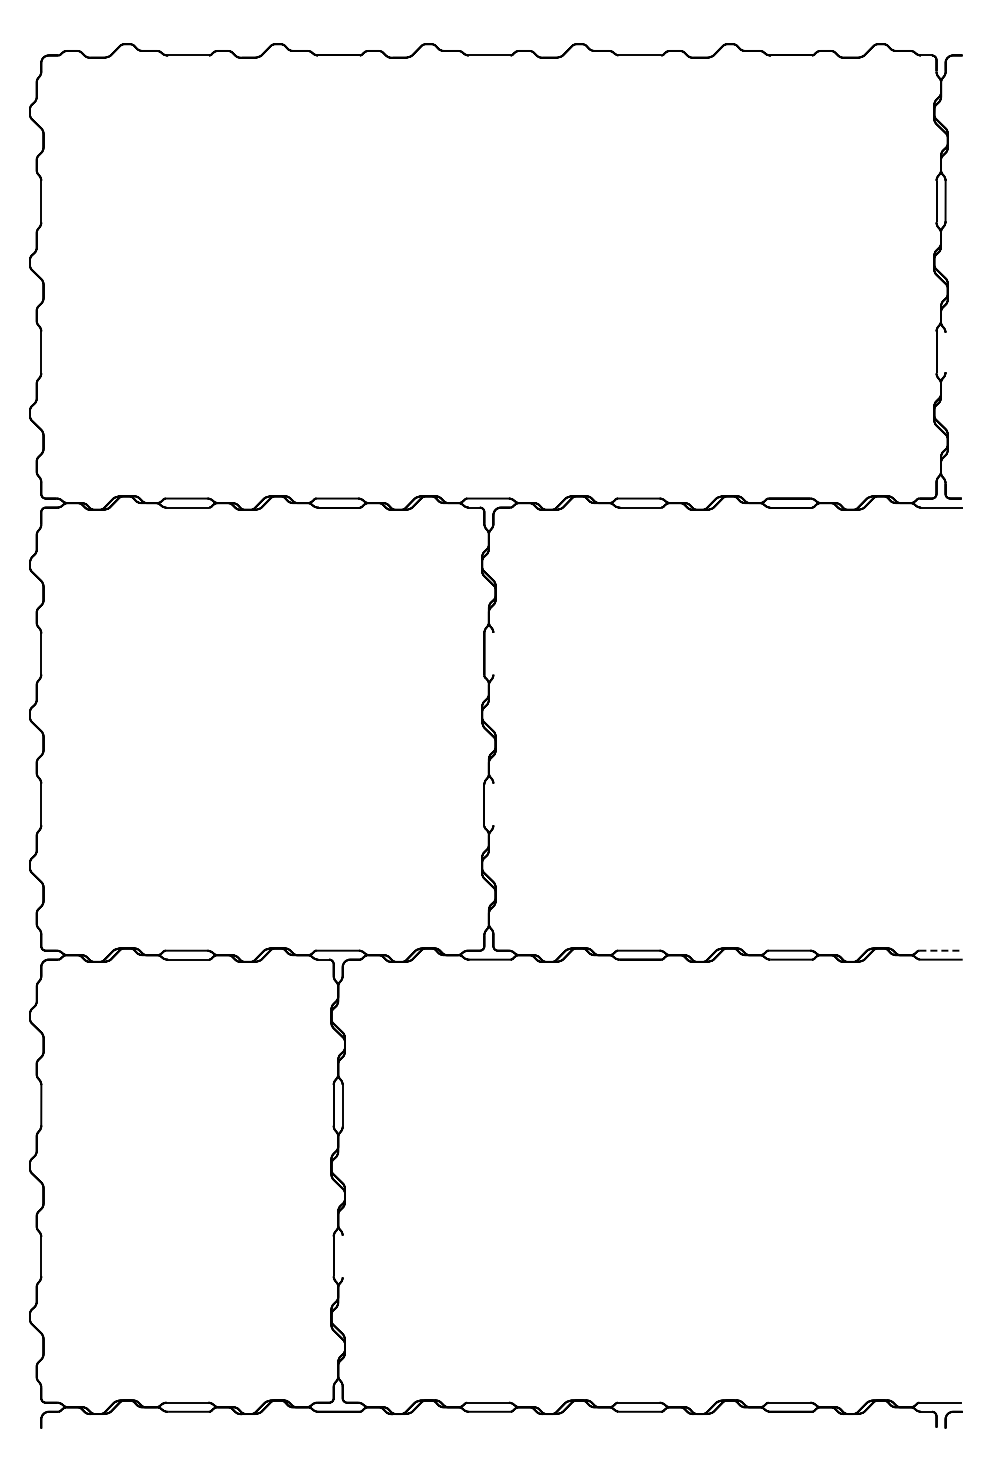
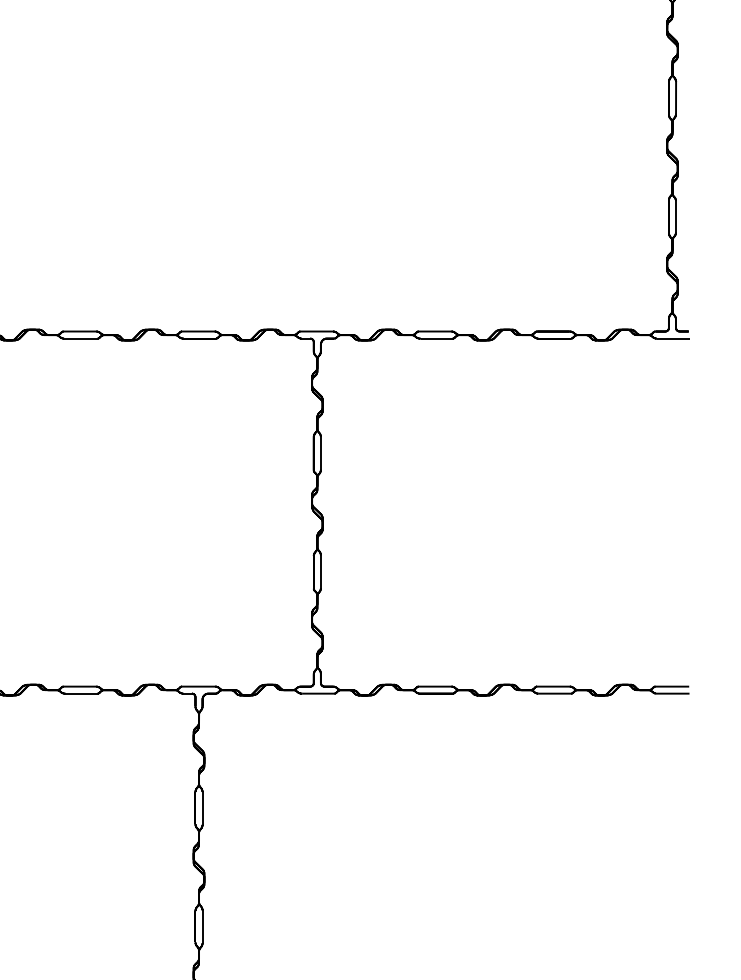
line: (945, 352) -> (675, 216), added
line: (493, 653) -> (320, 453), added
line: (493, 803) -> (320, 571), added
line: (940, 950) -> (672, 686), dashed -> solid
line: (342, 1256) -> (202, 926), added

